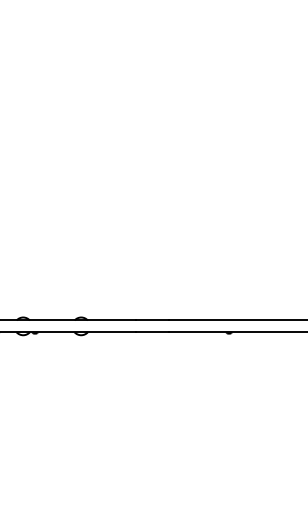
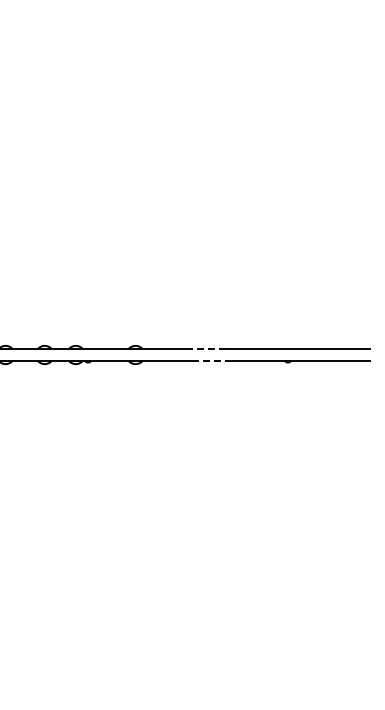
line: (152, 320) -> (209, 348), solid -> dashed
line: (152, 332) -> (209, 361), solid -> dashed

